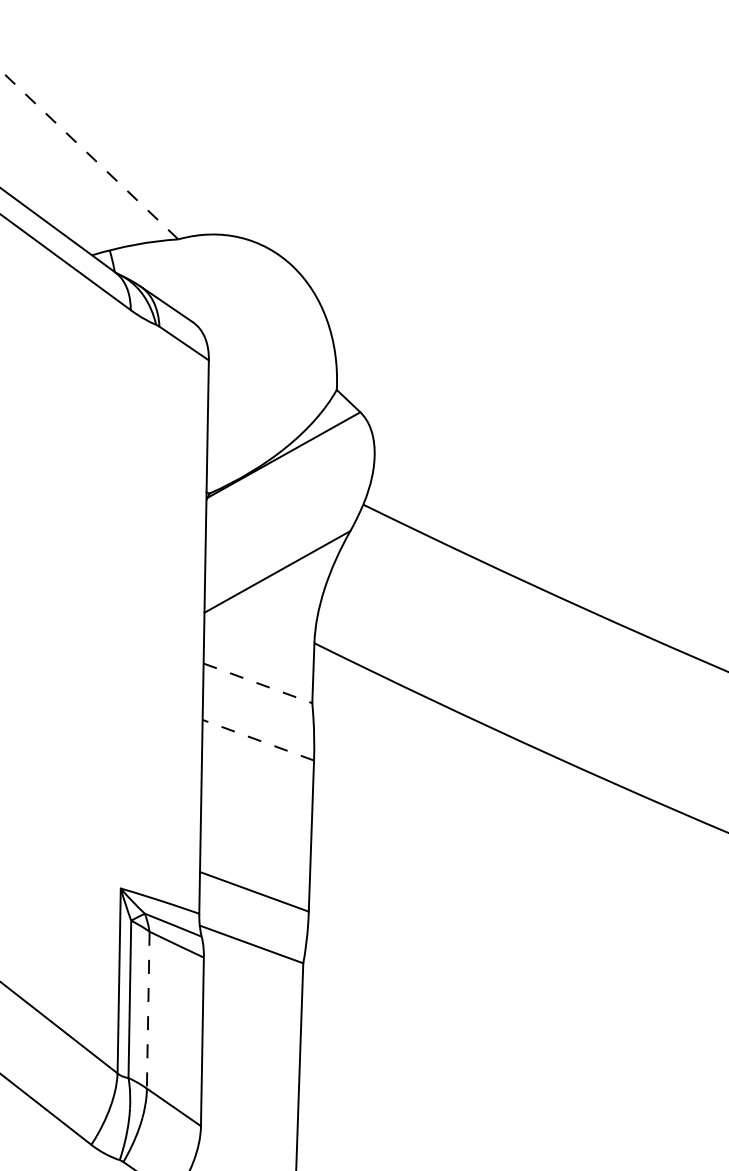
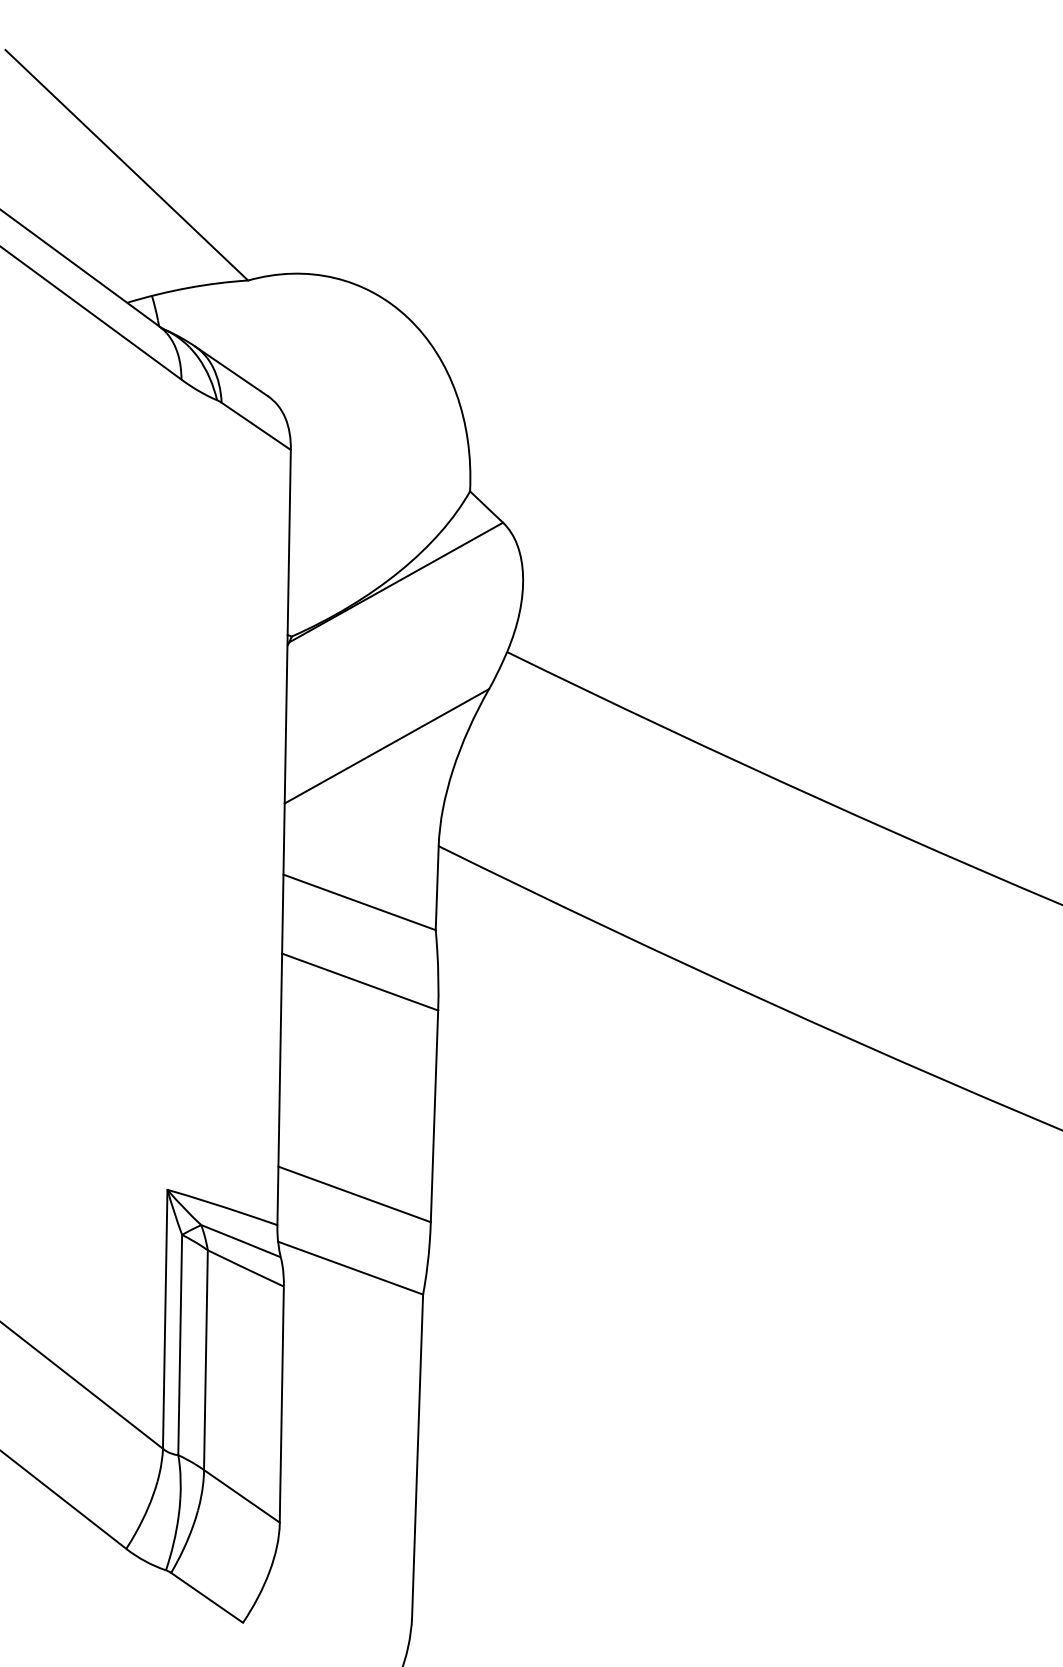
line: (91, 156) -> (126, 164), dashed -> solid
line: (258, 683) -> (360, 902), dashed -> solid
line: (257, 739) -> (359, 981), dashed -> solid
line: (147, 1010) -> (205, 1360), dashed -> solid

